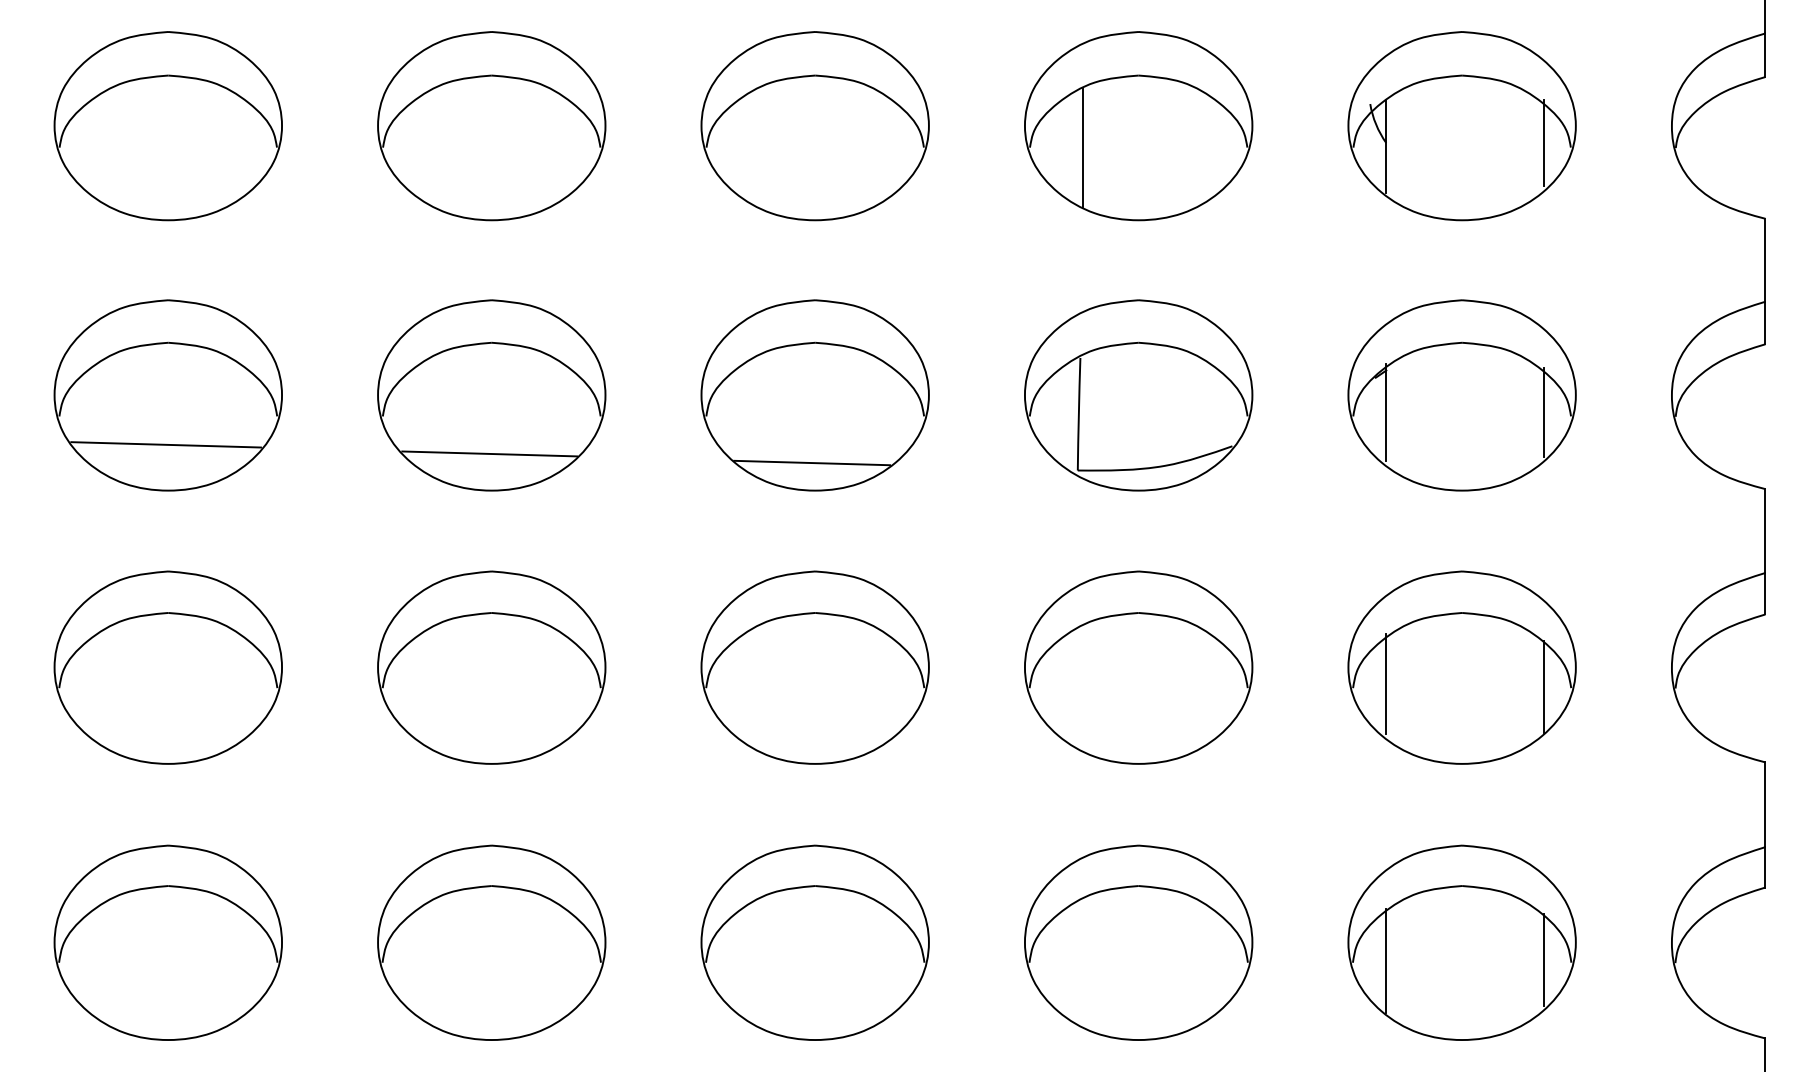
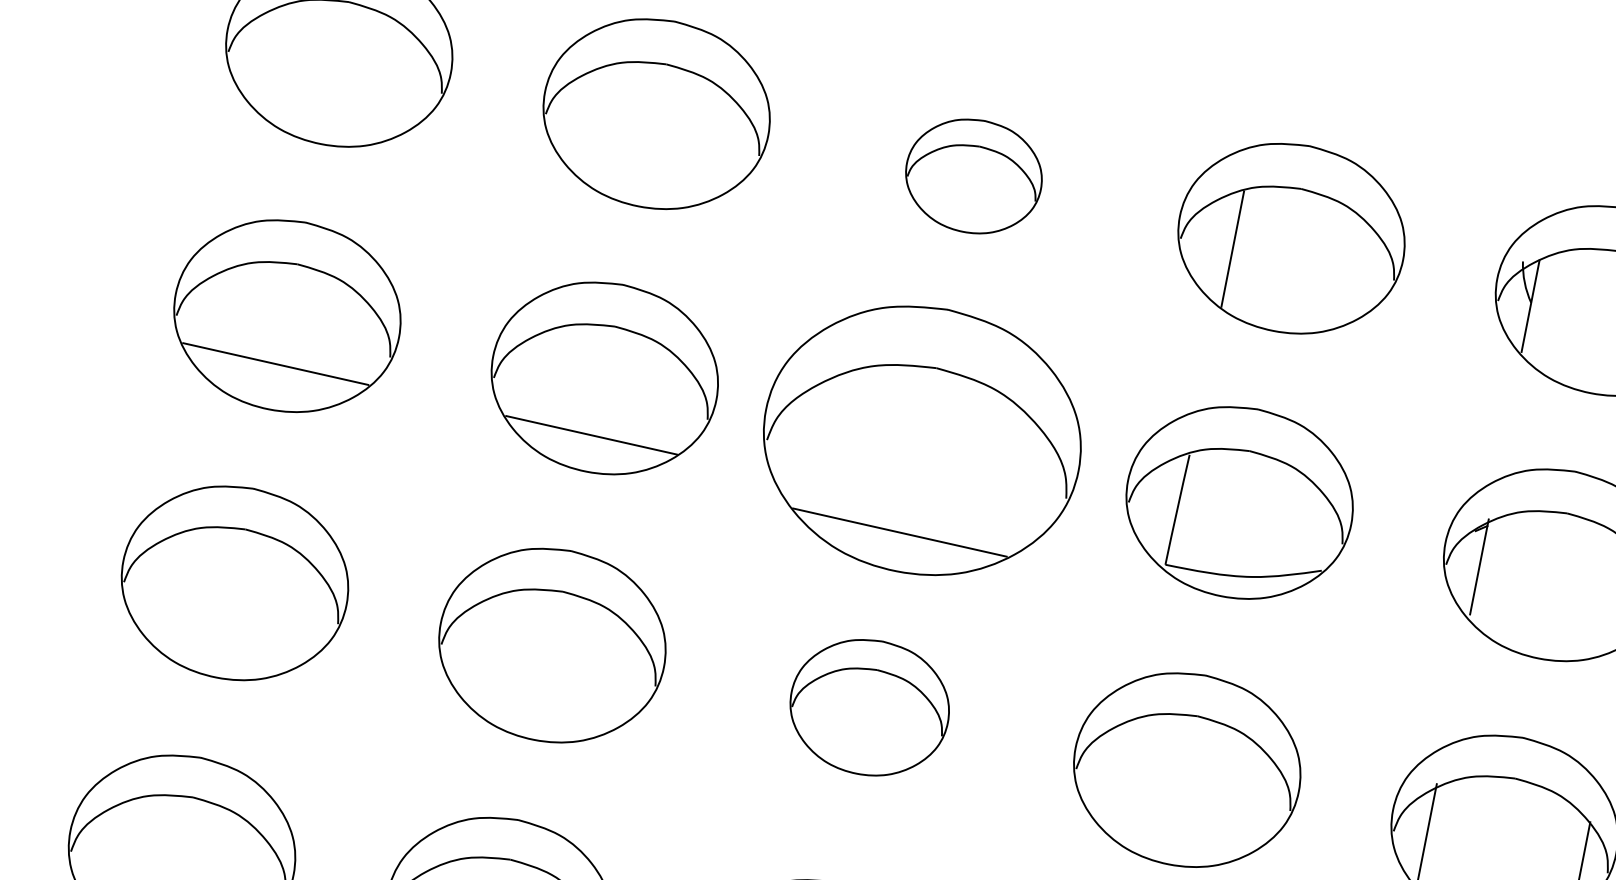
part: (814, 126) -> (973, 176), size x0.6
part: (814, 395) -> (921, 440), size x1.4
part: (814, 667) -> (869, 707), size x0.7

